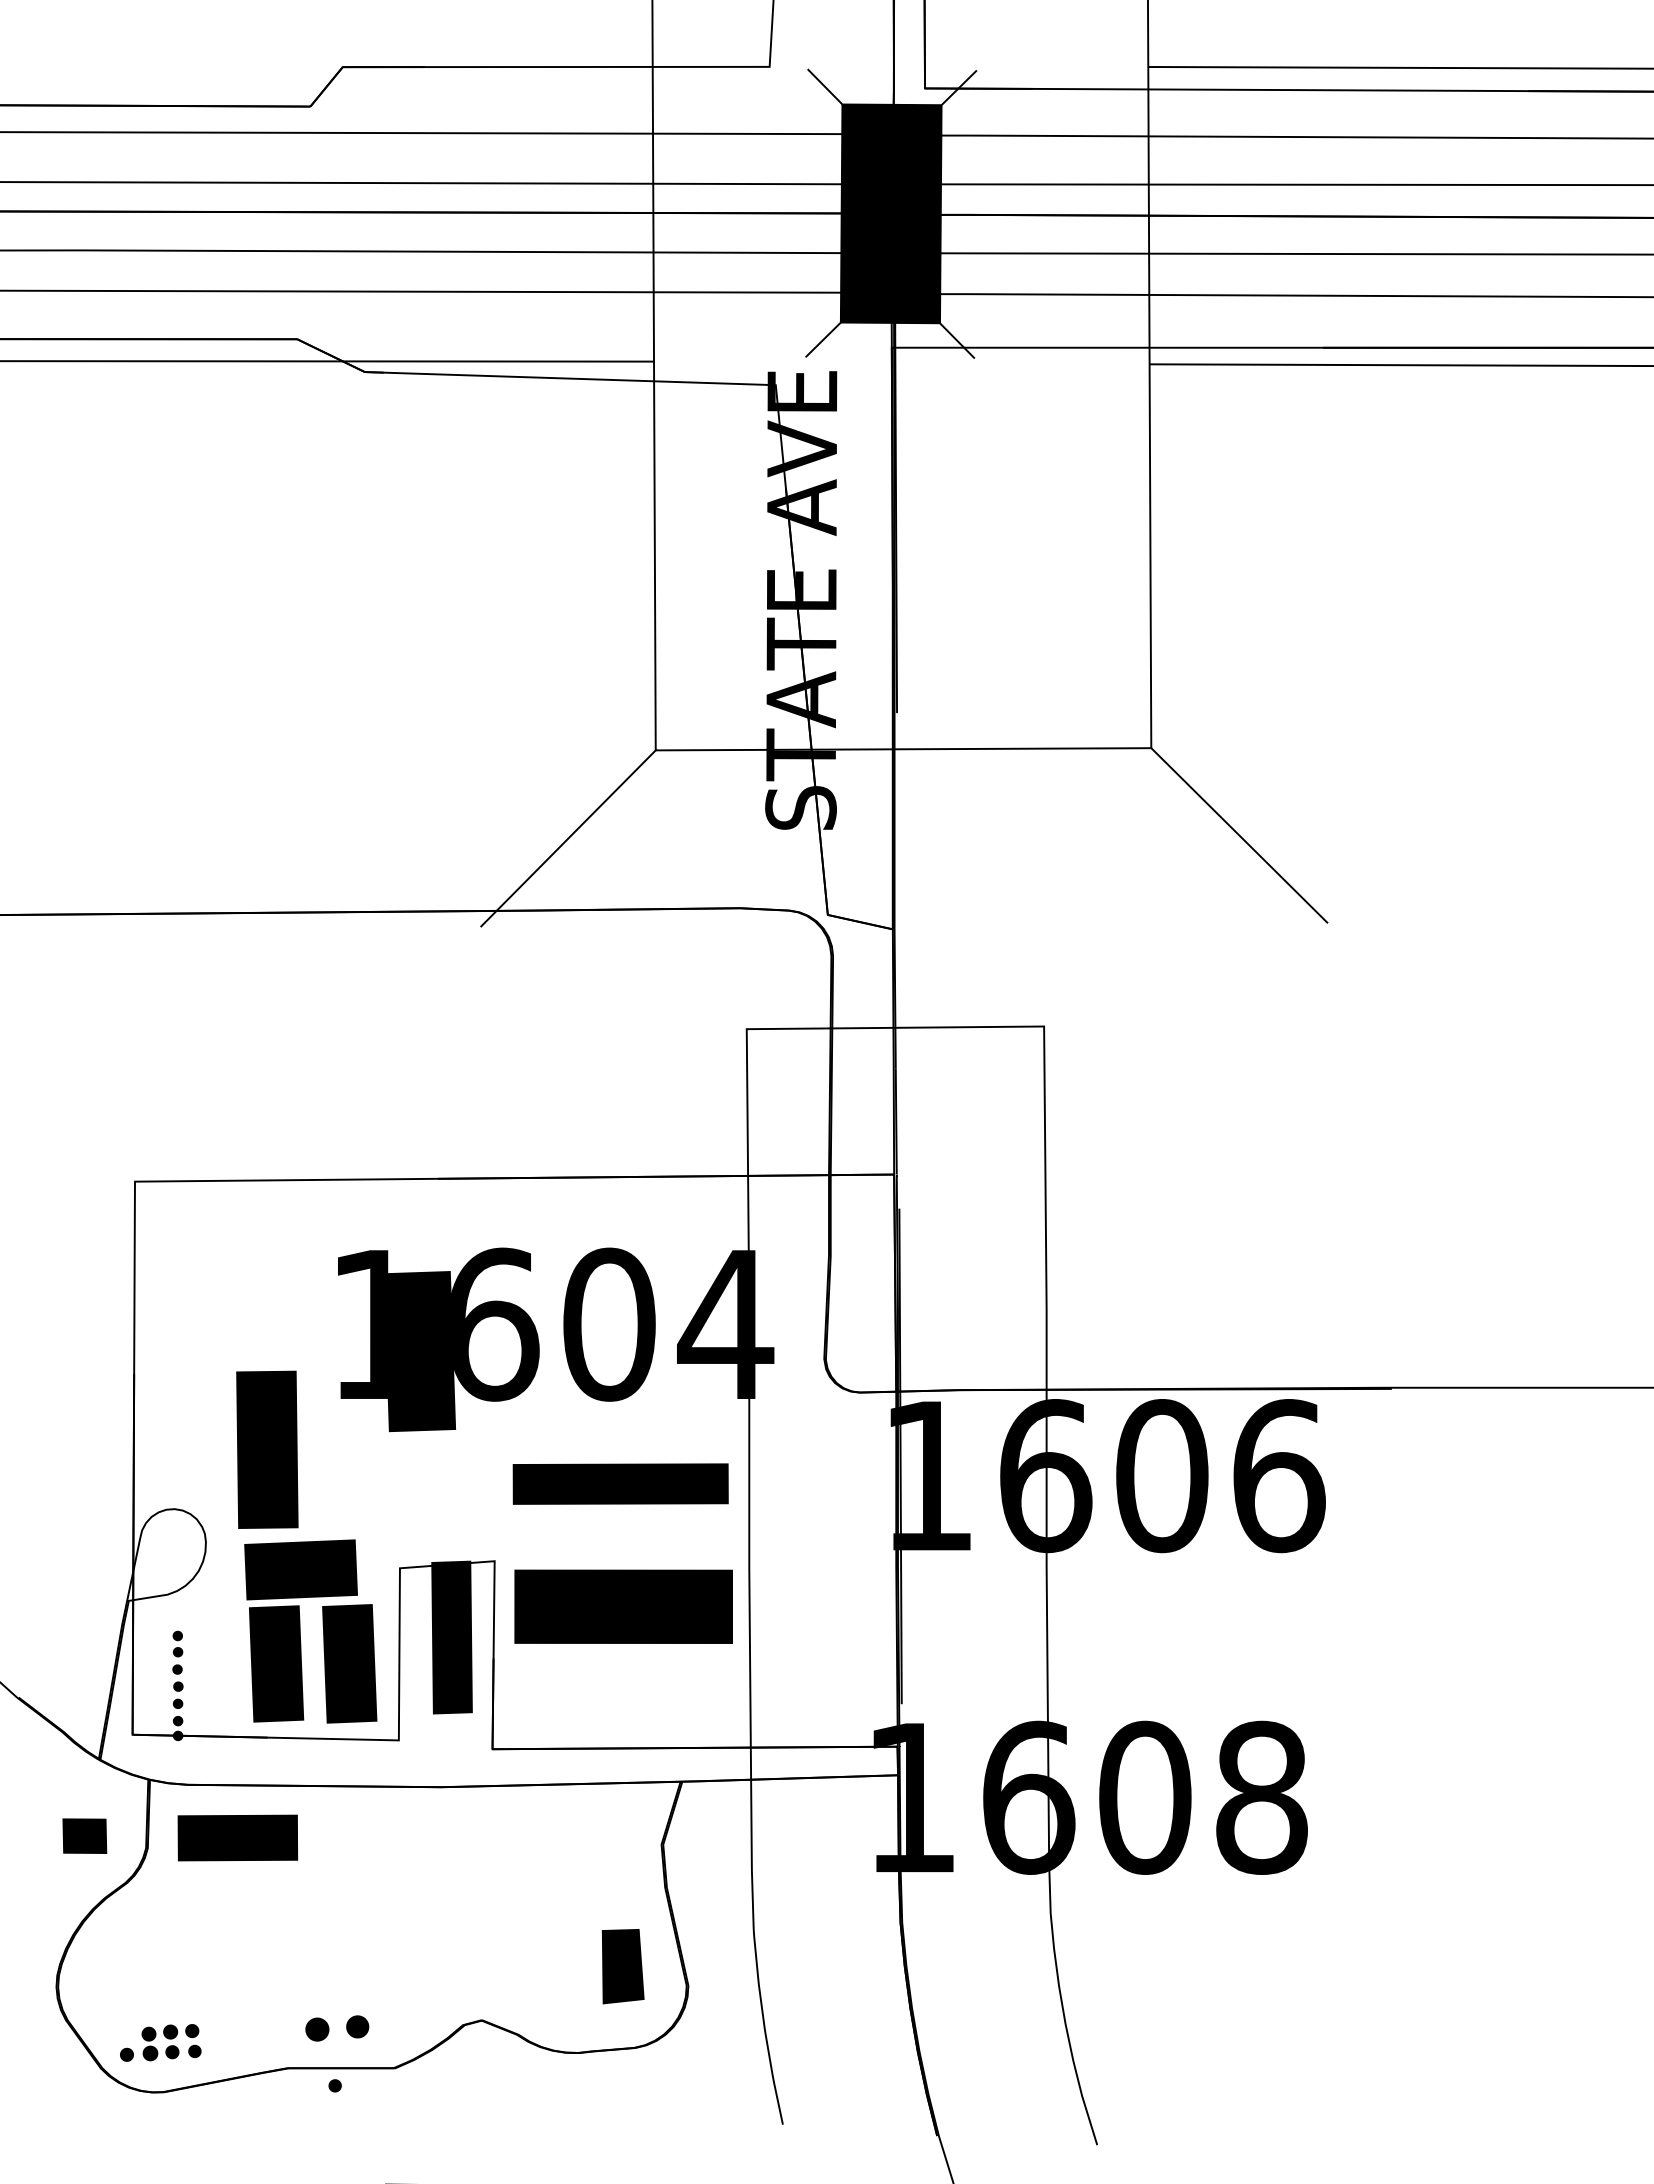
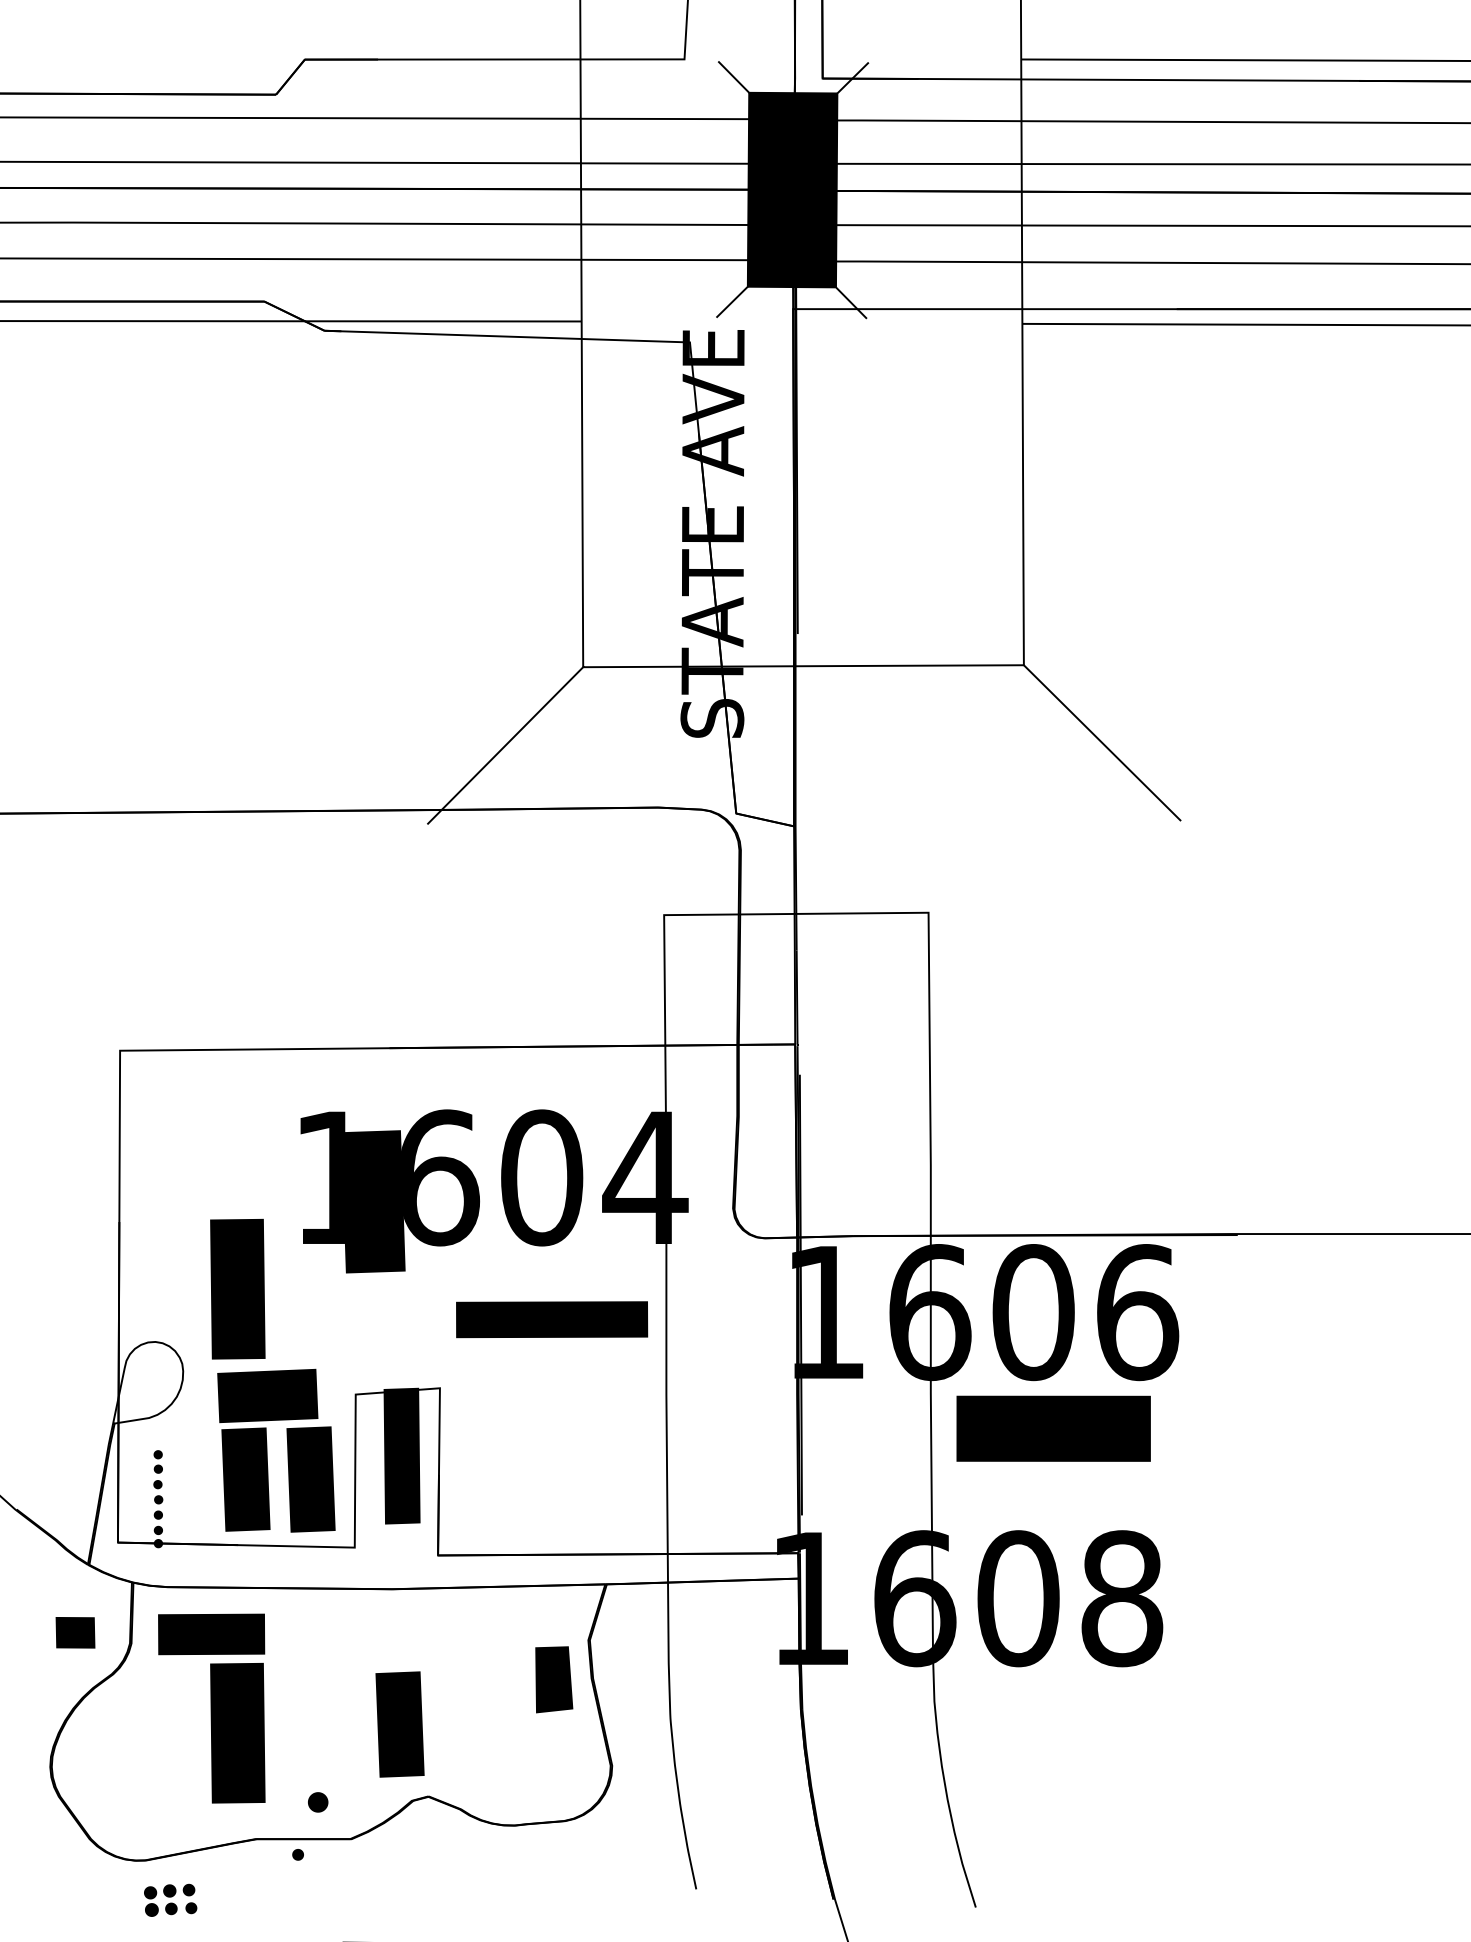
part: (623, 1606) -> (1053, 1428), moved
part: (449, 1939) -> (399, 1724), added
part: (266, 1948) -> (237, 1732), added
part: (623, 1966) -> (554, 1679), moved
fill: (317, 2029) -> (282, 1804), removed
part: (171, 2041) -> (170, 1899), moved
fill: (126, 2054) -> (112, 1826), removed

